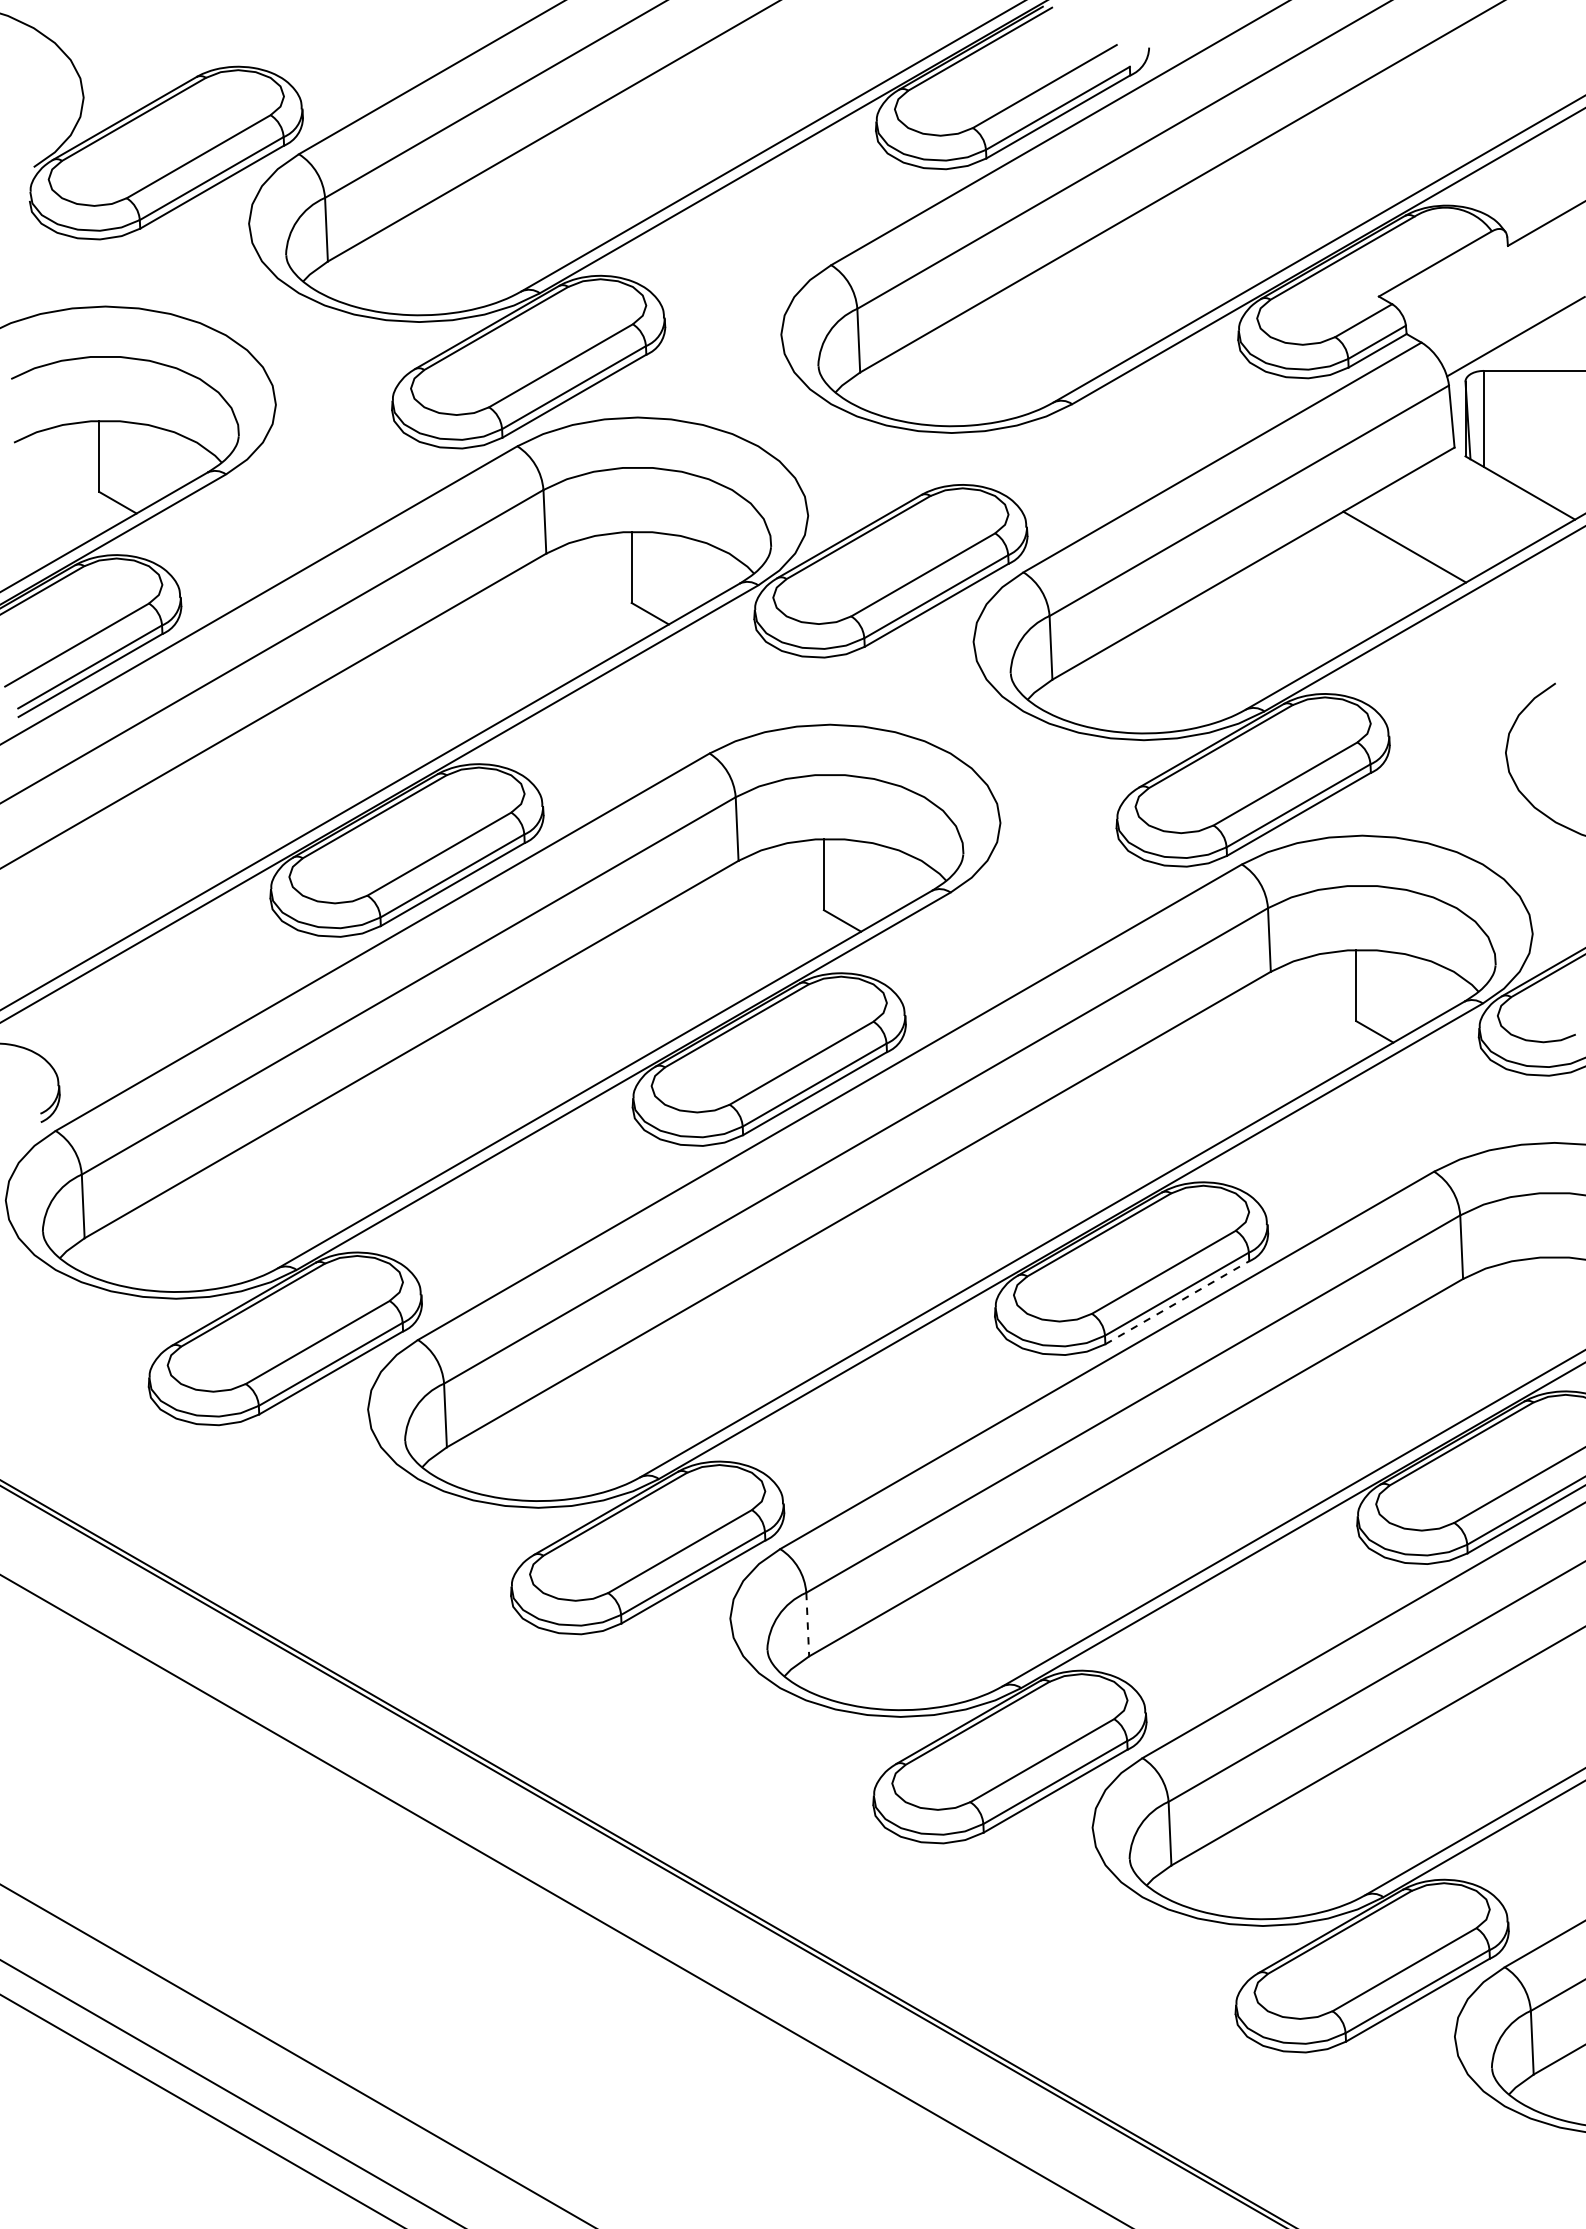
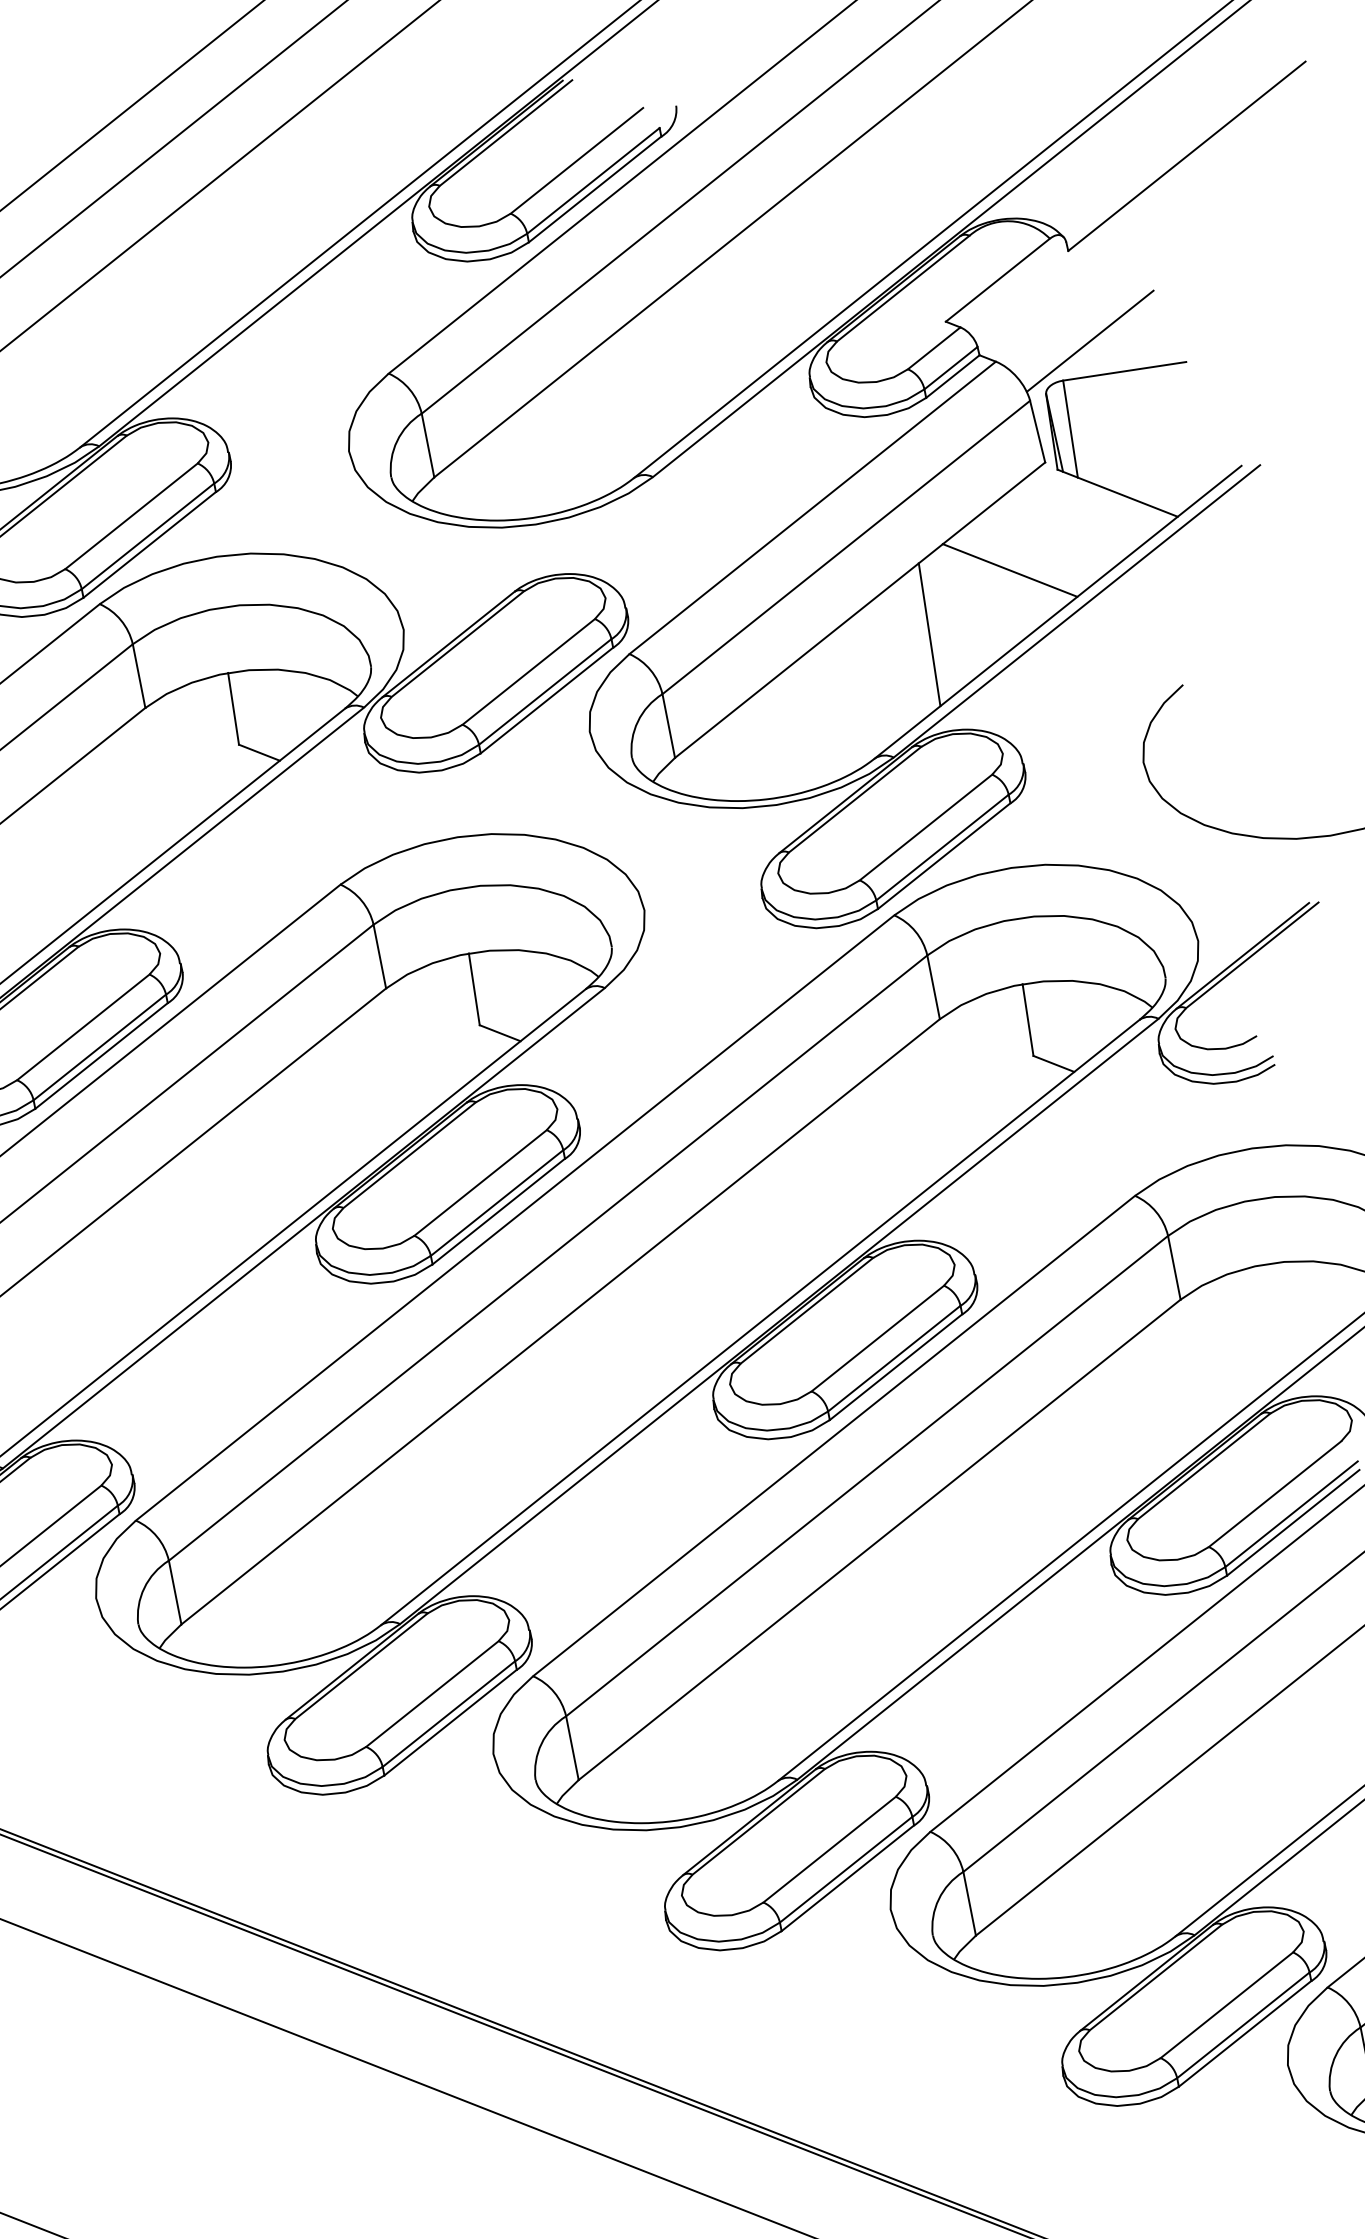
line: (1317, 597) -> (929, 634), added
line: (1177, 1302) -> (896, 1366), dashed -> solid
line: (807, 1624) -> (572, 1748), dashed -> solid

